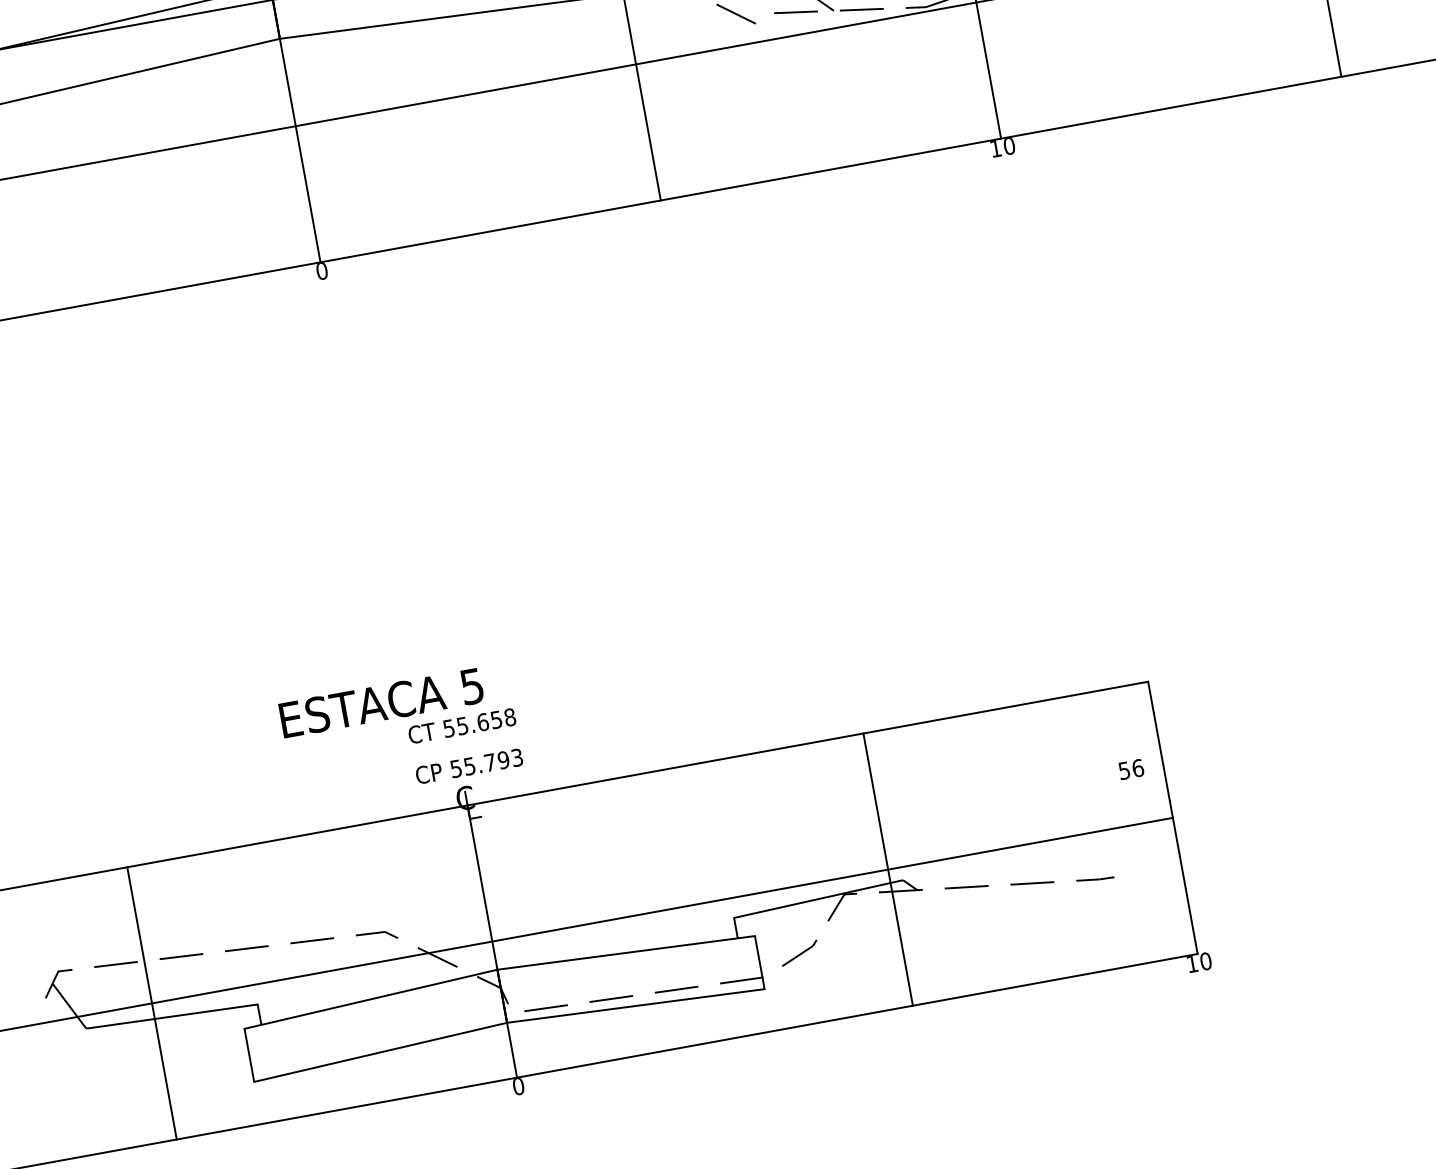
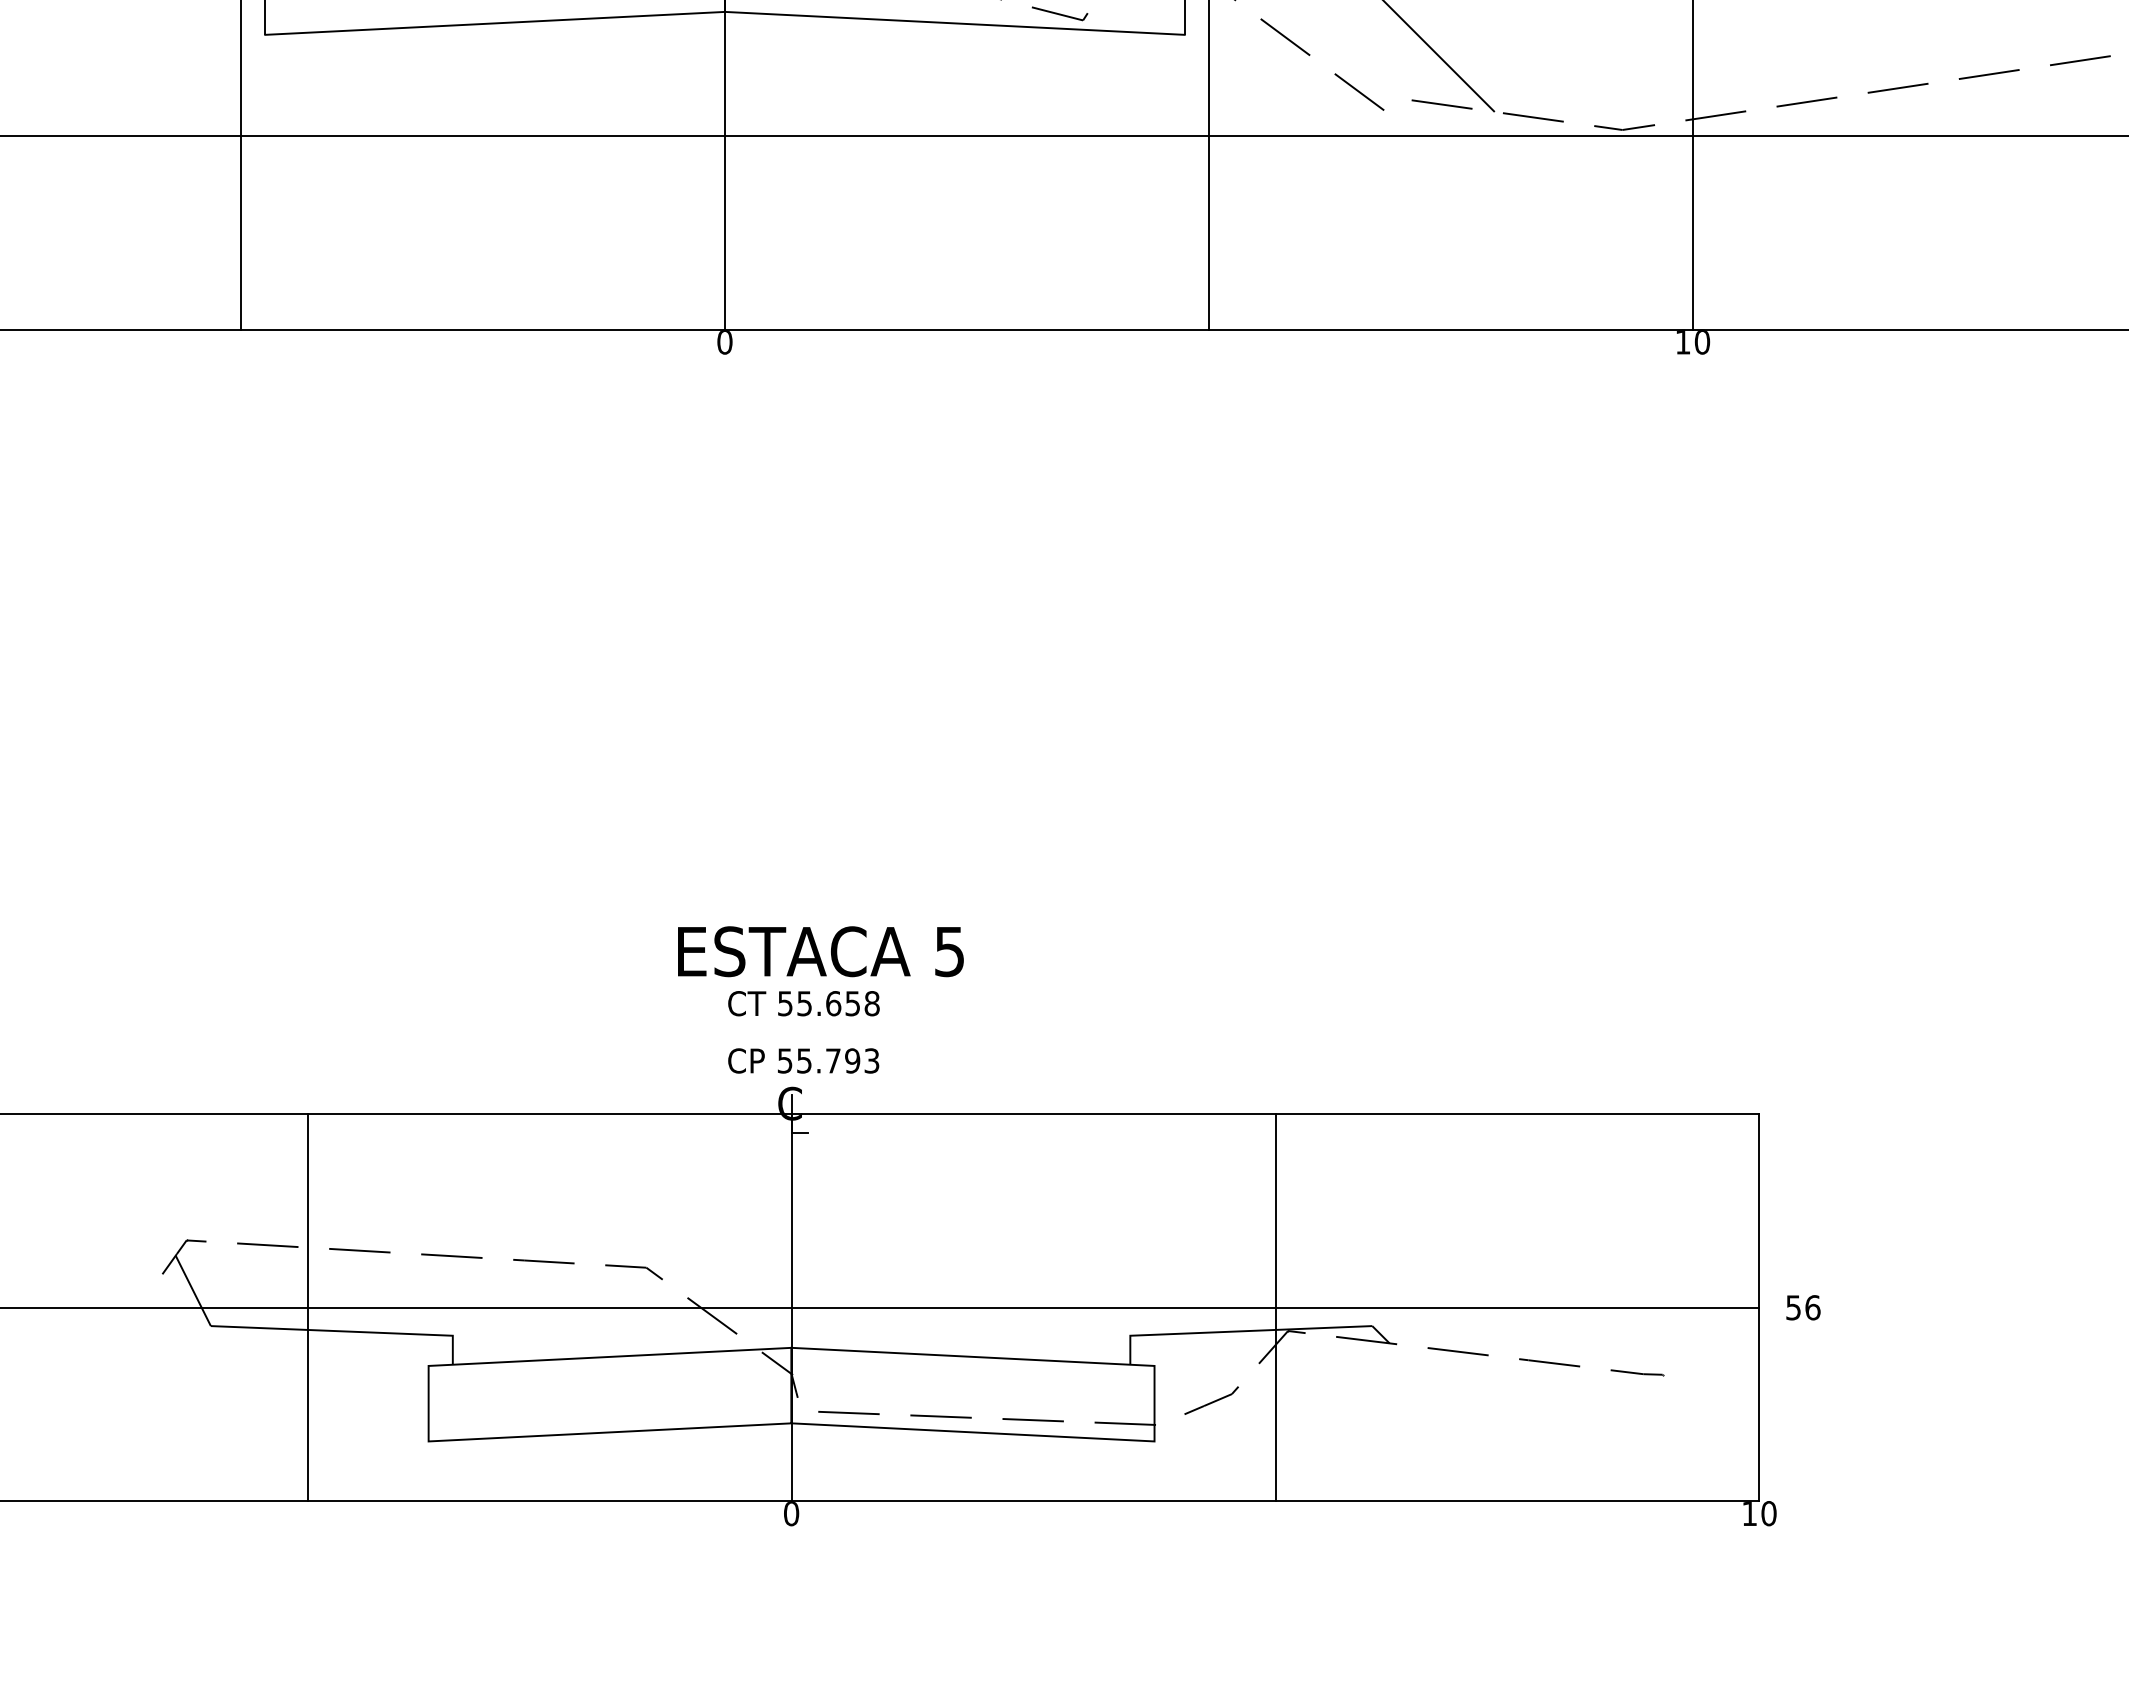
text: (381, 702) -> (820, 951), moved
text: (1131, 769) -> (1803, 1307), moved
line: (888, 869) -> (1275, 1307), moved

